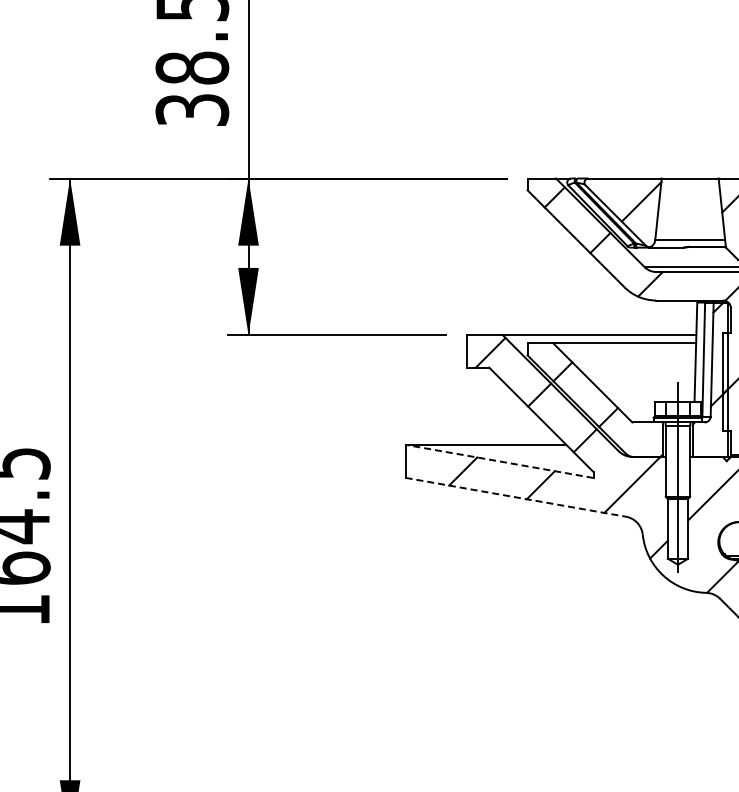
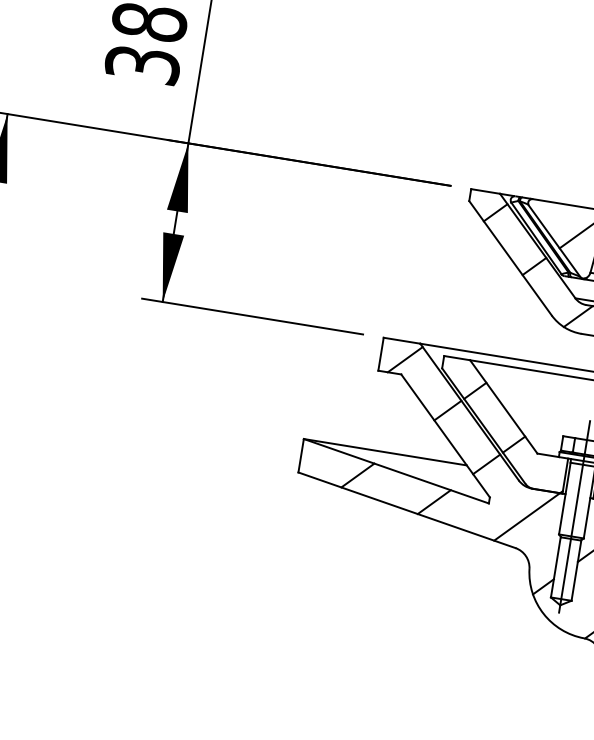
line: (499, 461) -> (396, 471), dashed -> solid
line: (515, 497) -> (406, 510), dashed -> solid

